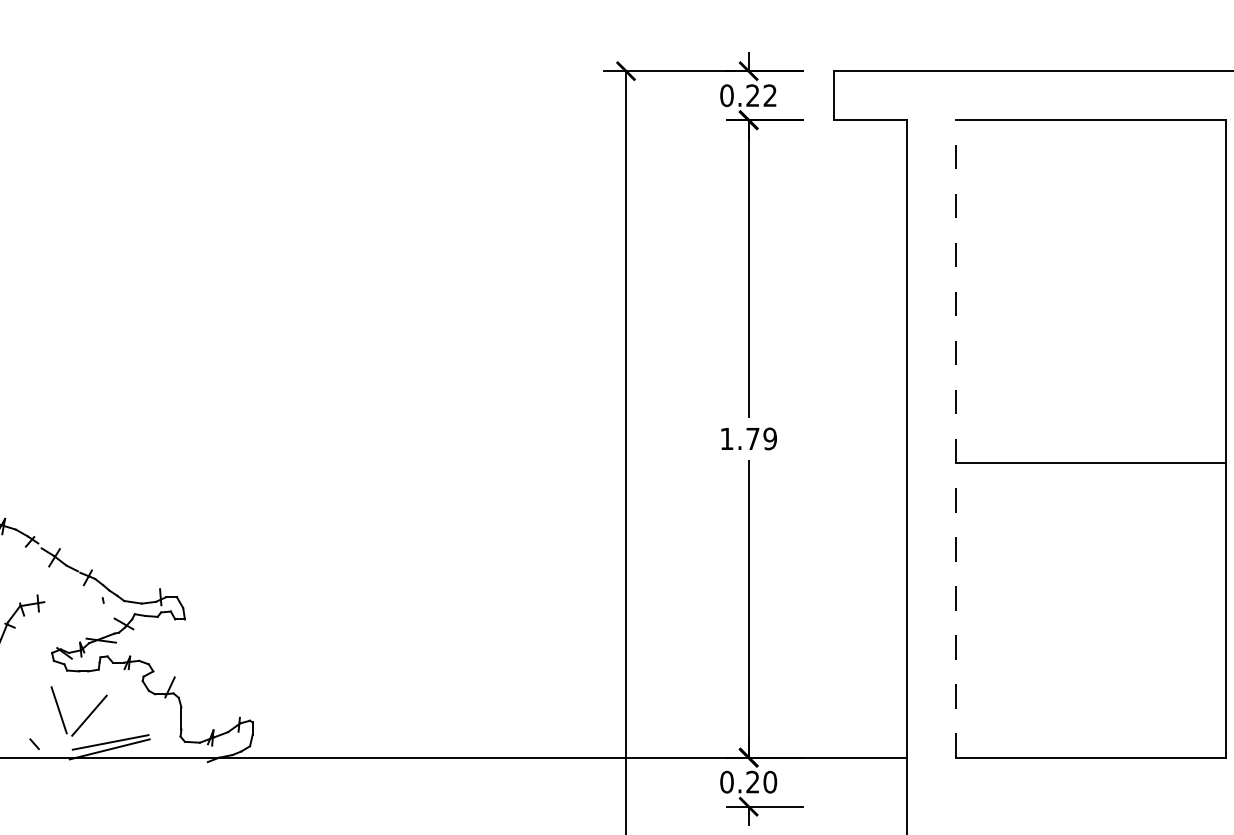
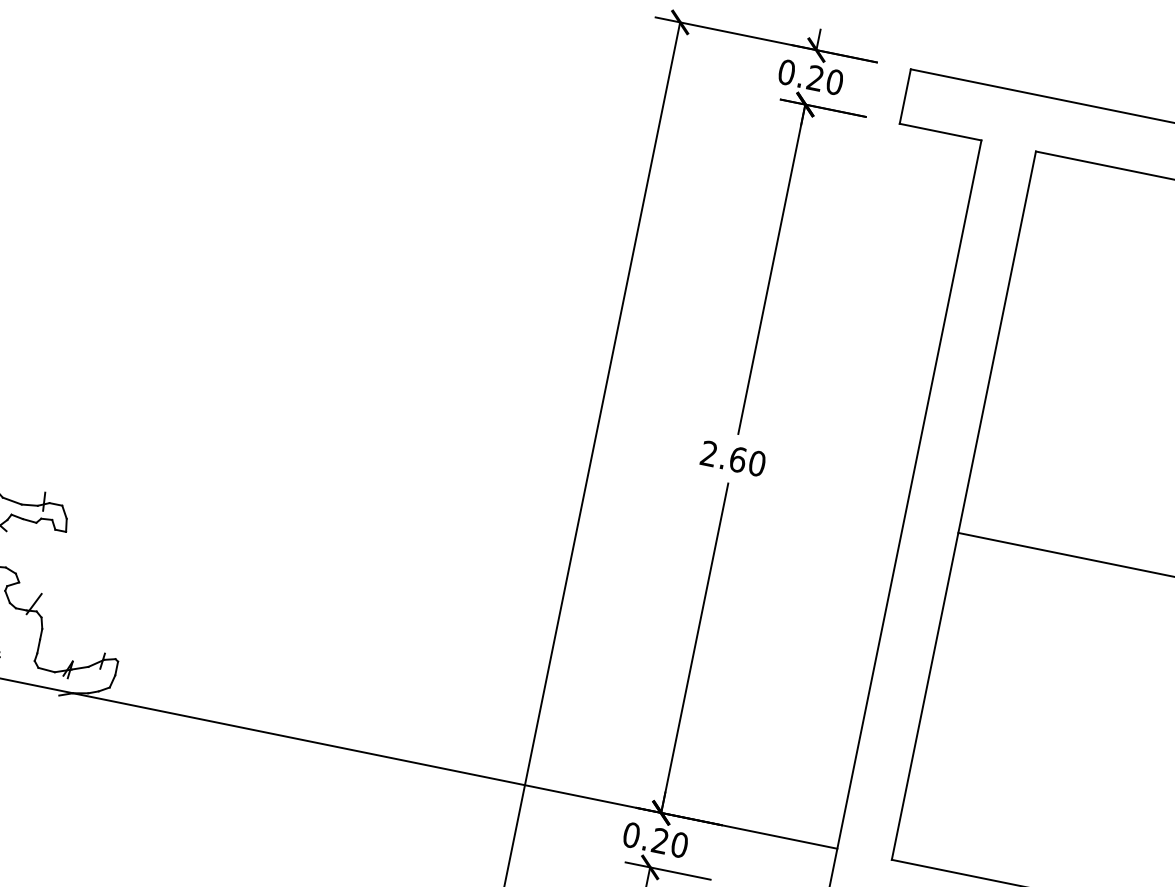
text: (770, 95) -> (835, 82), 0.22 -> 0.20
text: (748, 438) -> (733, 458), 1.79 -> 2.60
line: (956, 438) -> (964, 505), dashed -> solid

